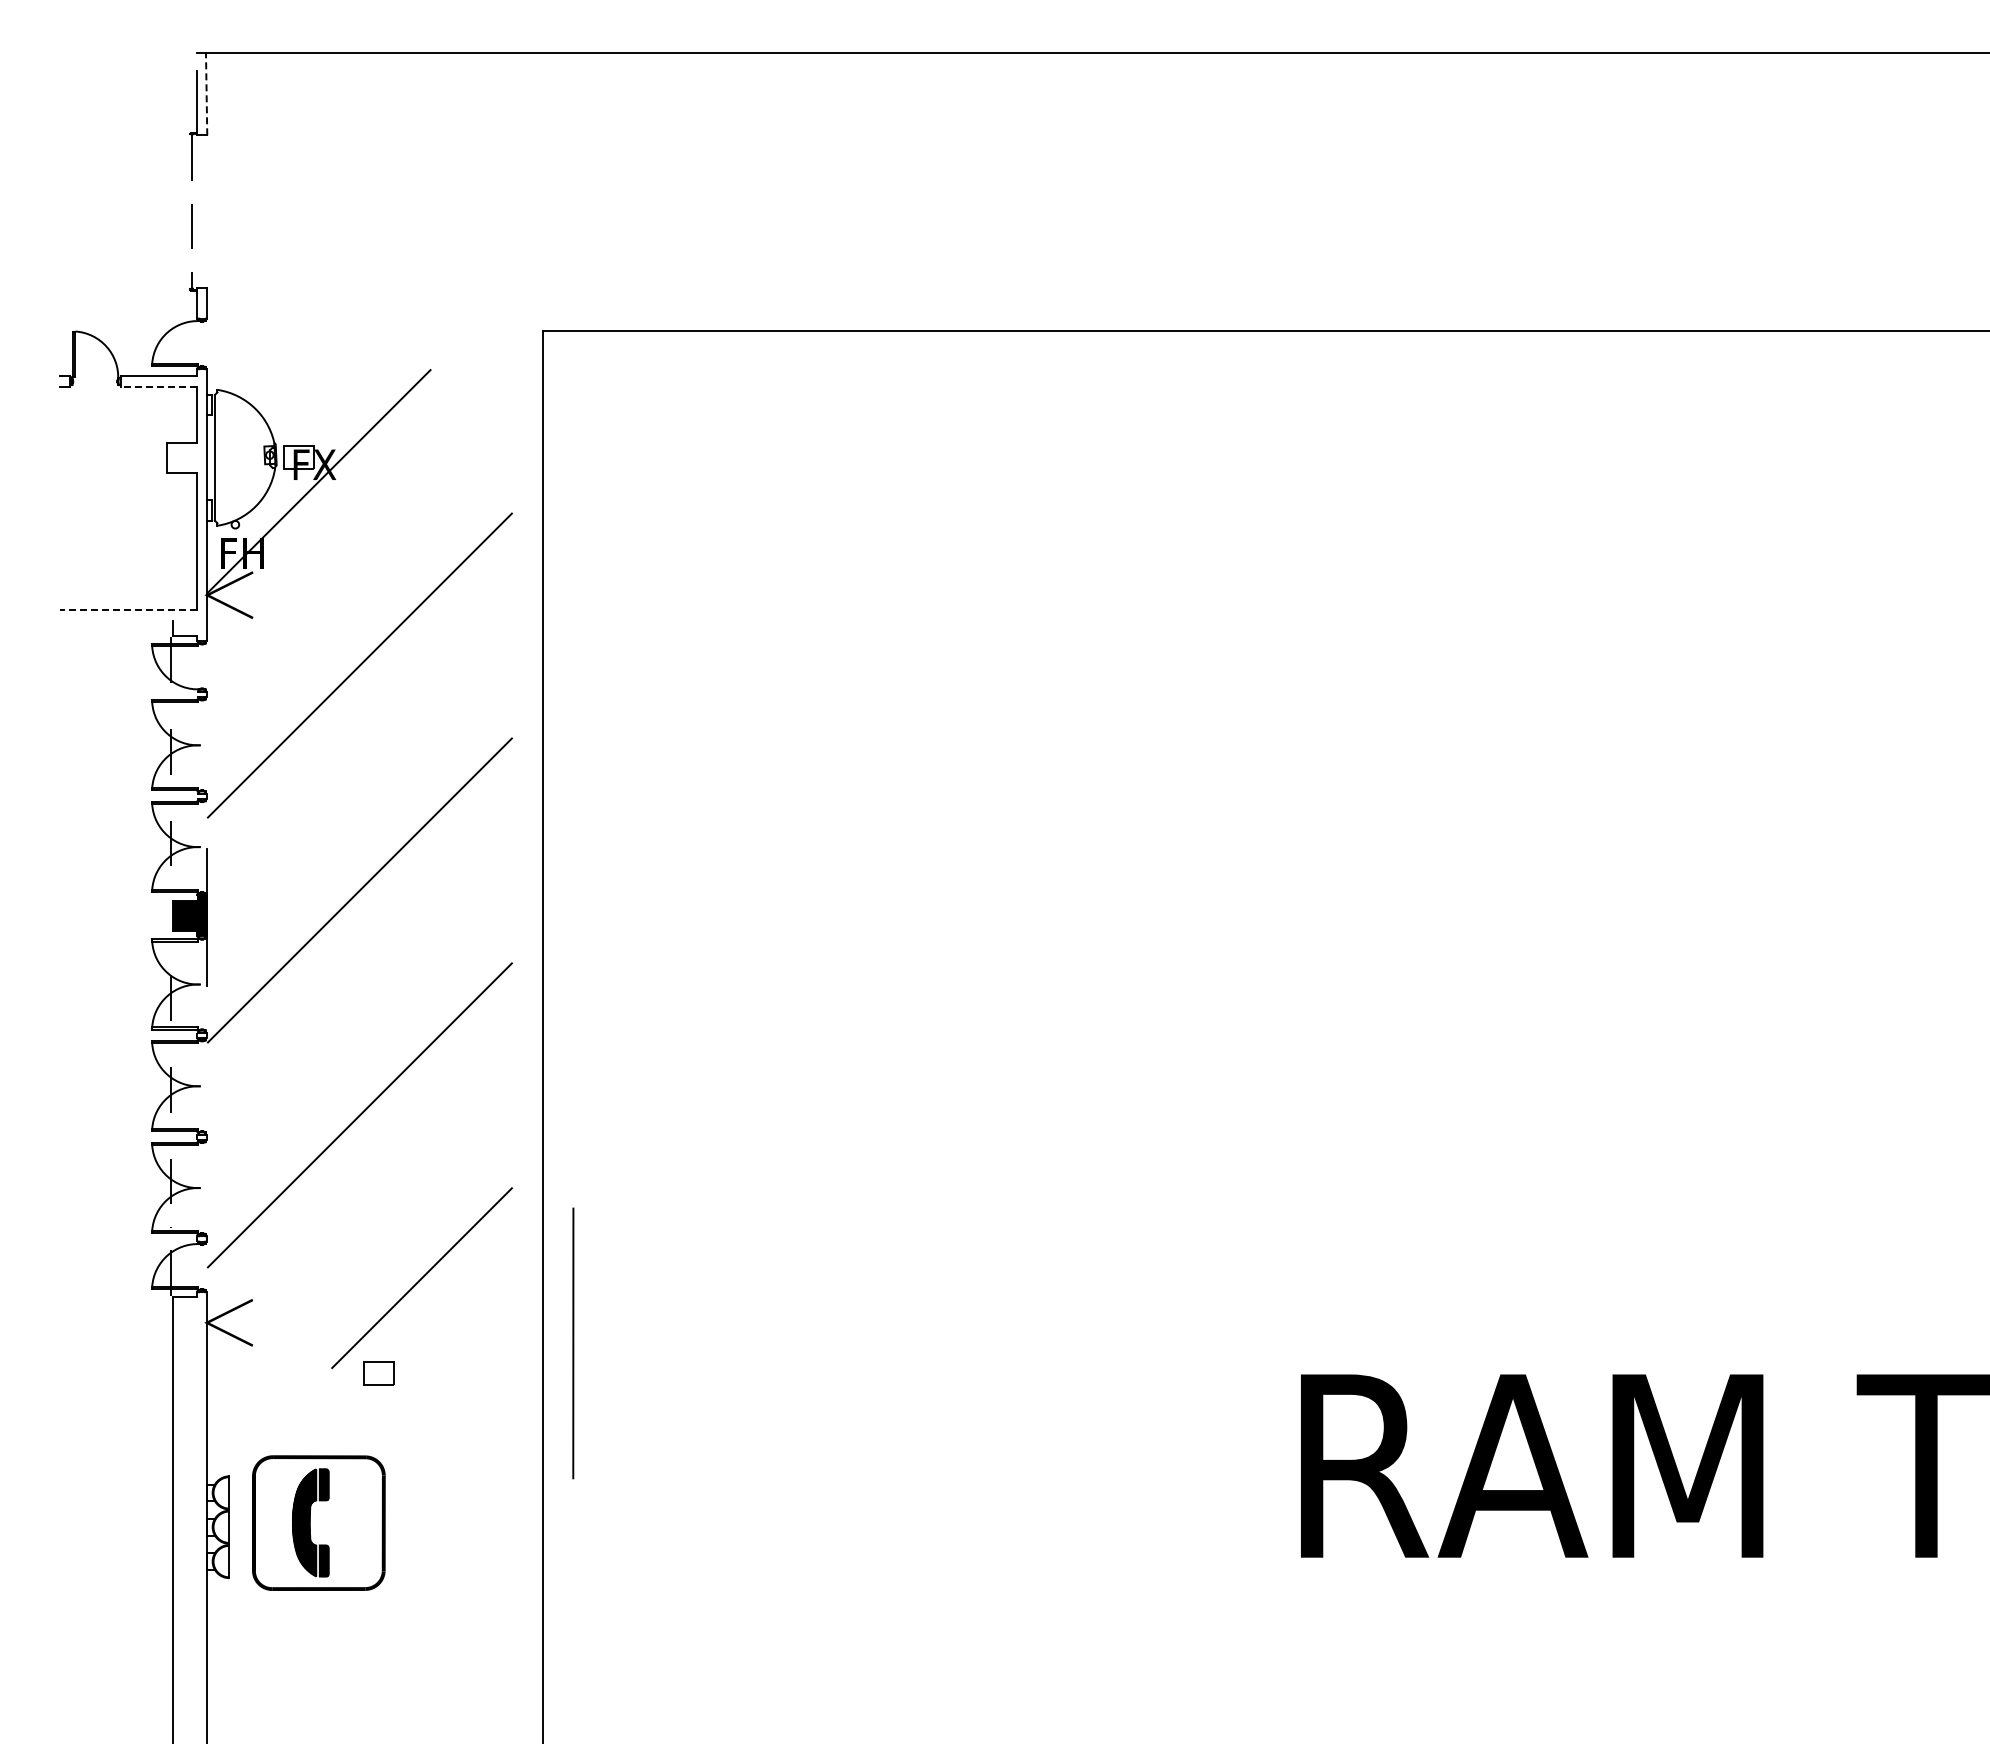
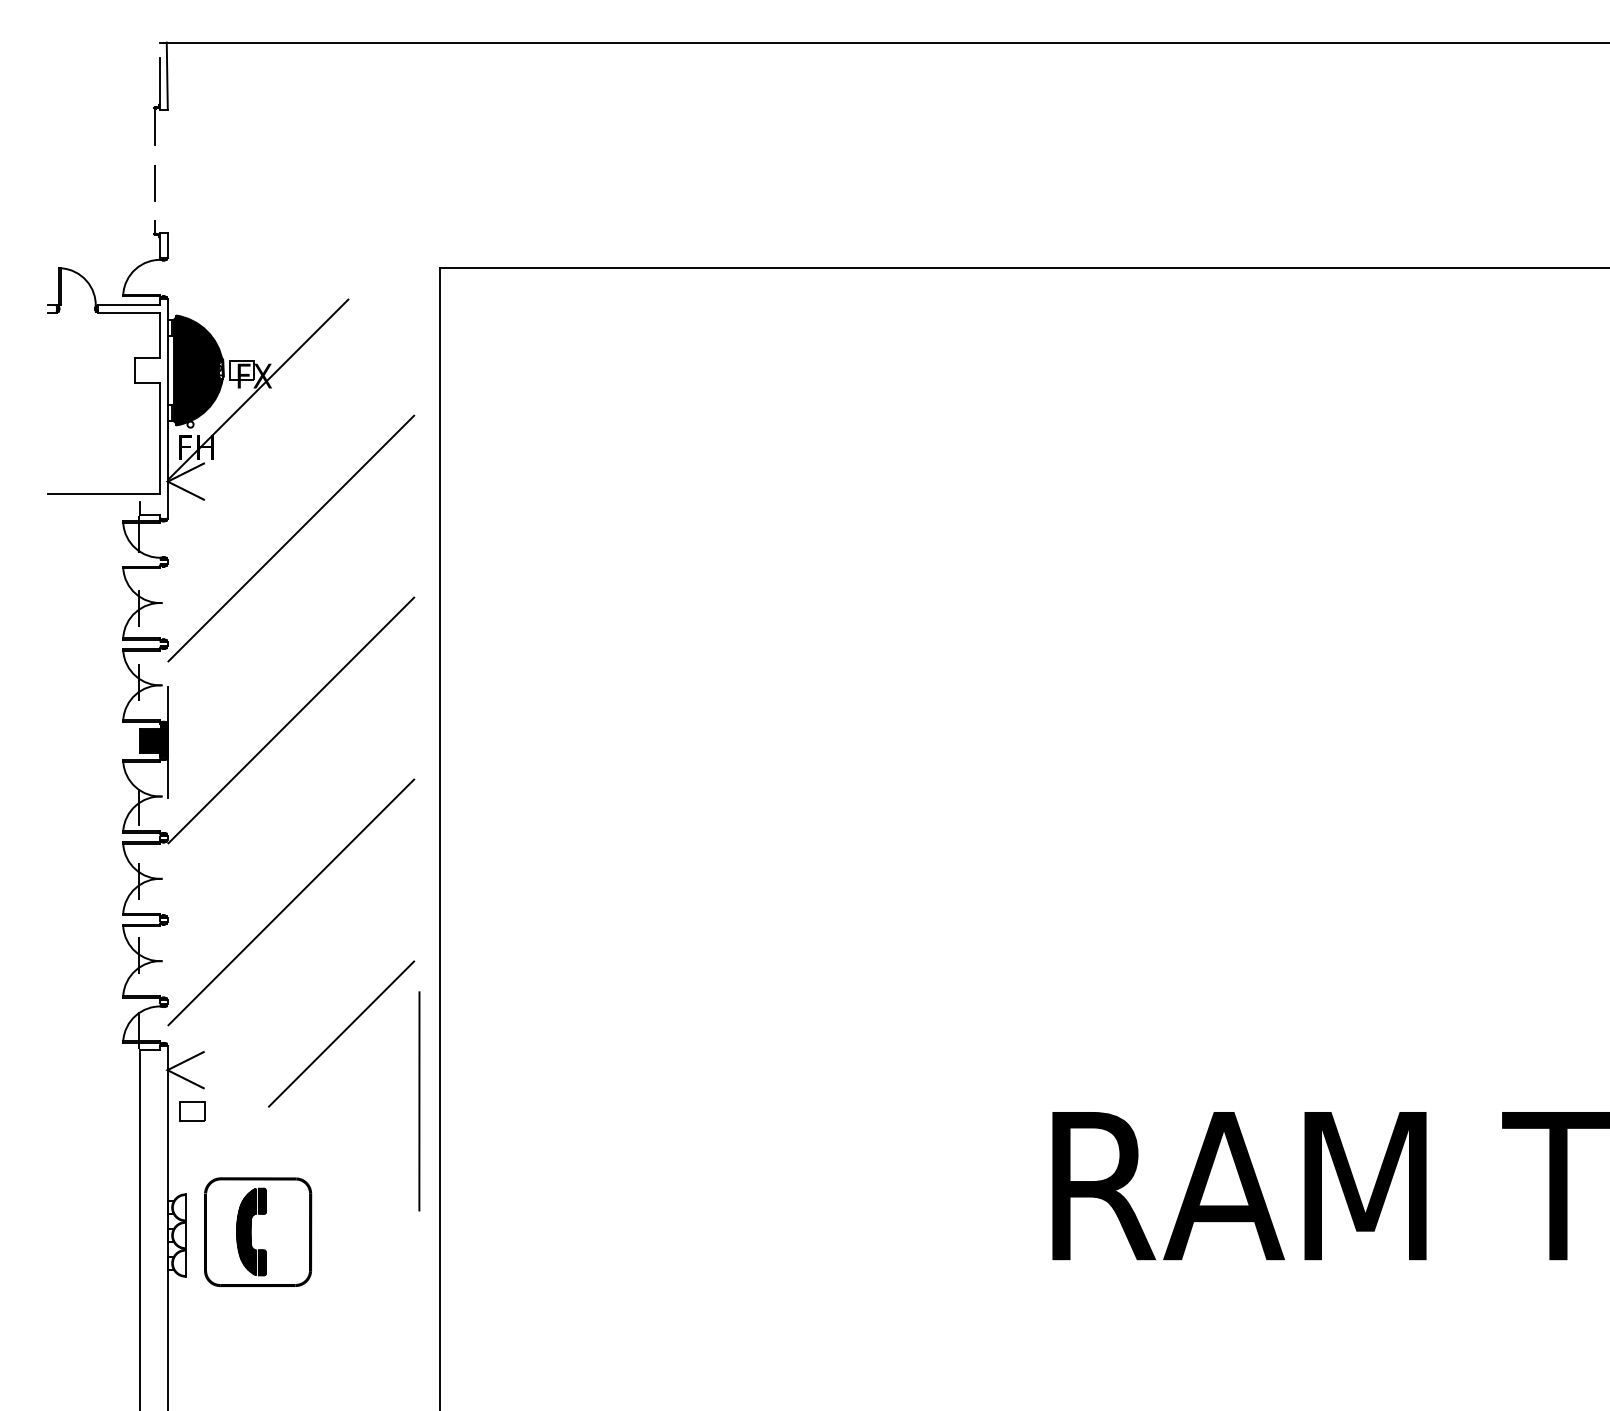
line: (206, 93) -> (167, 75), dashed -> solid
line: (158, 386) -> (128, 312), dashed -> solid
fill: (244, 457) -> (197, 370), added
line: (128, 610) -> (104, 493), dashed -> solid
line: (573, 1343) -> (419, 1101), moved
part: (378, 1373) -> (192, 1111), moved

